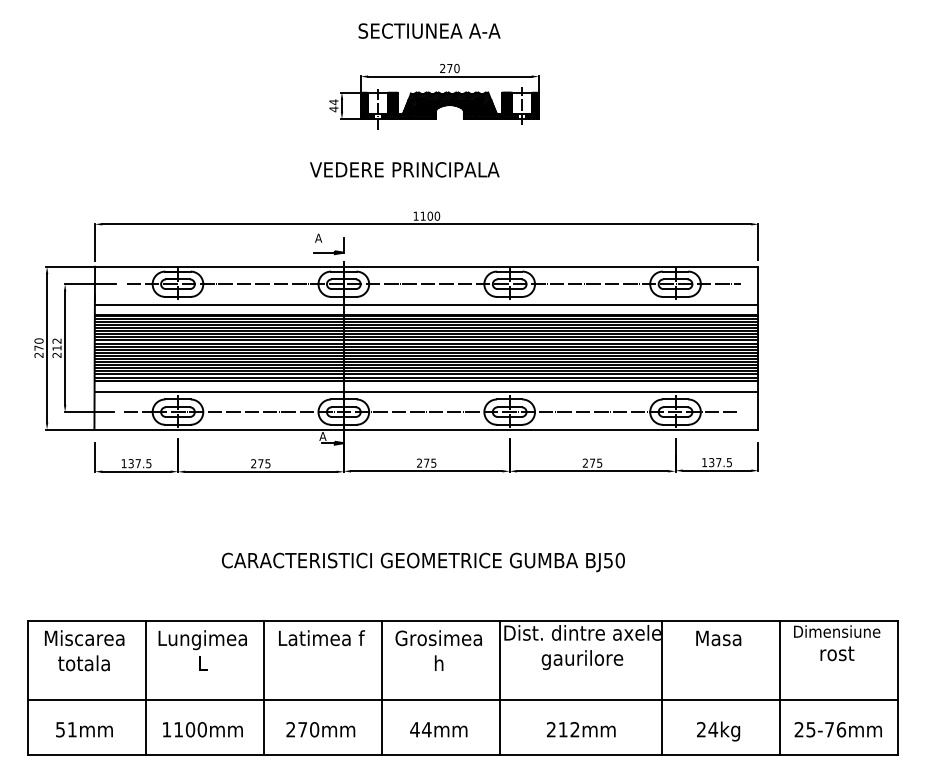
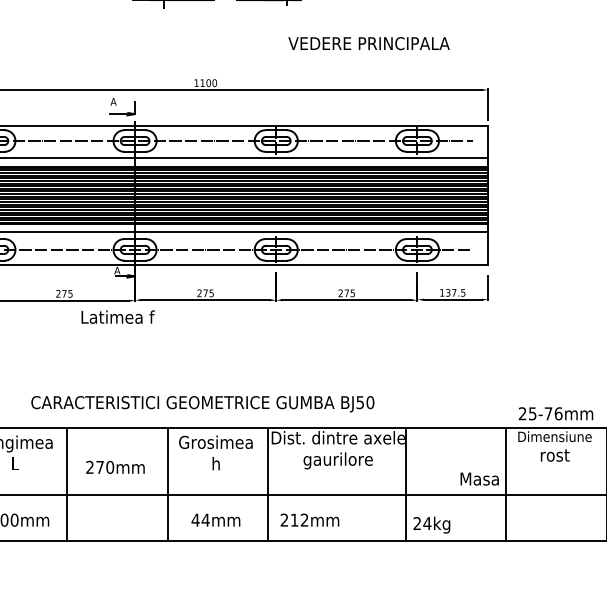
text: (404, 169) -> (368, 43), moved
text: (423, 562) -> (202, 404), moved
text: (321, 638) -> (117, 317), moved
text: (718, 638) -> (479, 479), moved
text: (320, 729) -> (115, 467), moved
text: (580, 729) -> (309, 520), moved
text: (837, 729) -> (555, 413), moved
text: (718, 731) -> (431, 525), moved

